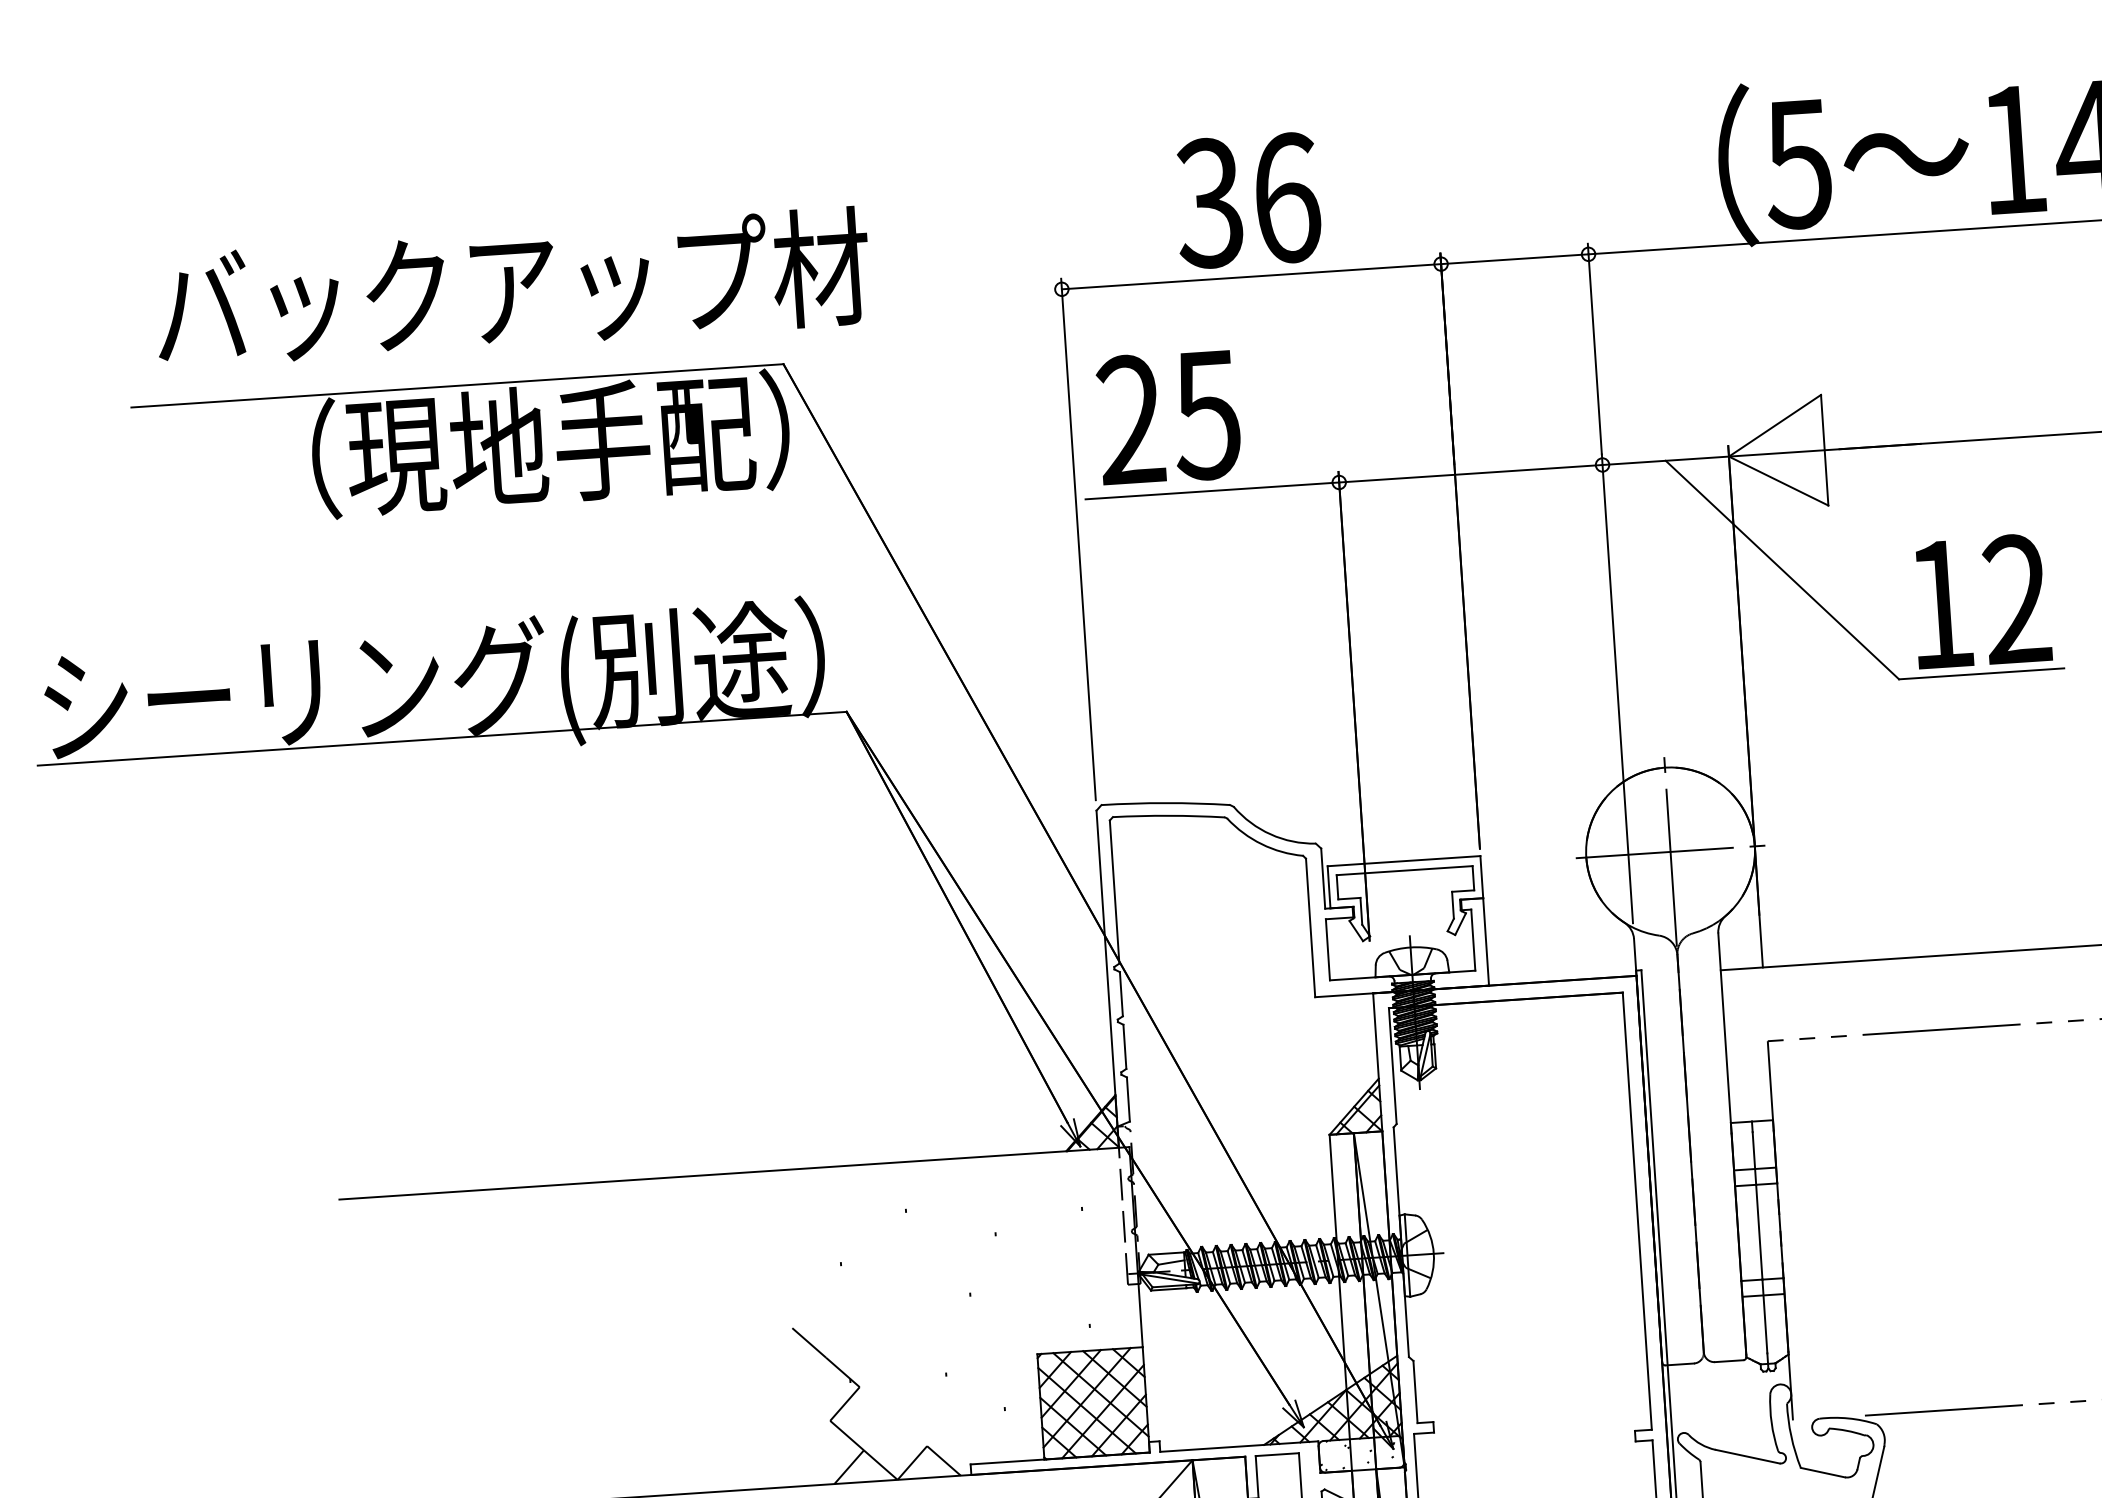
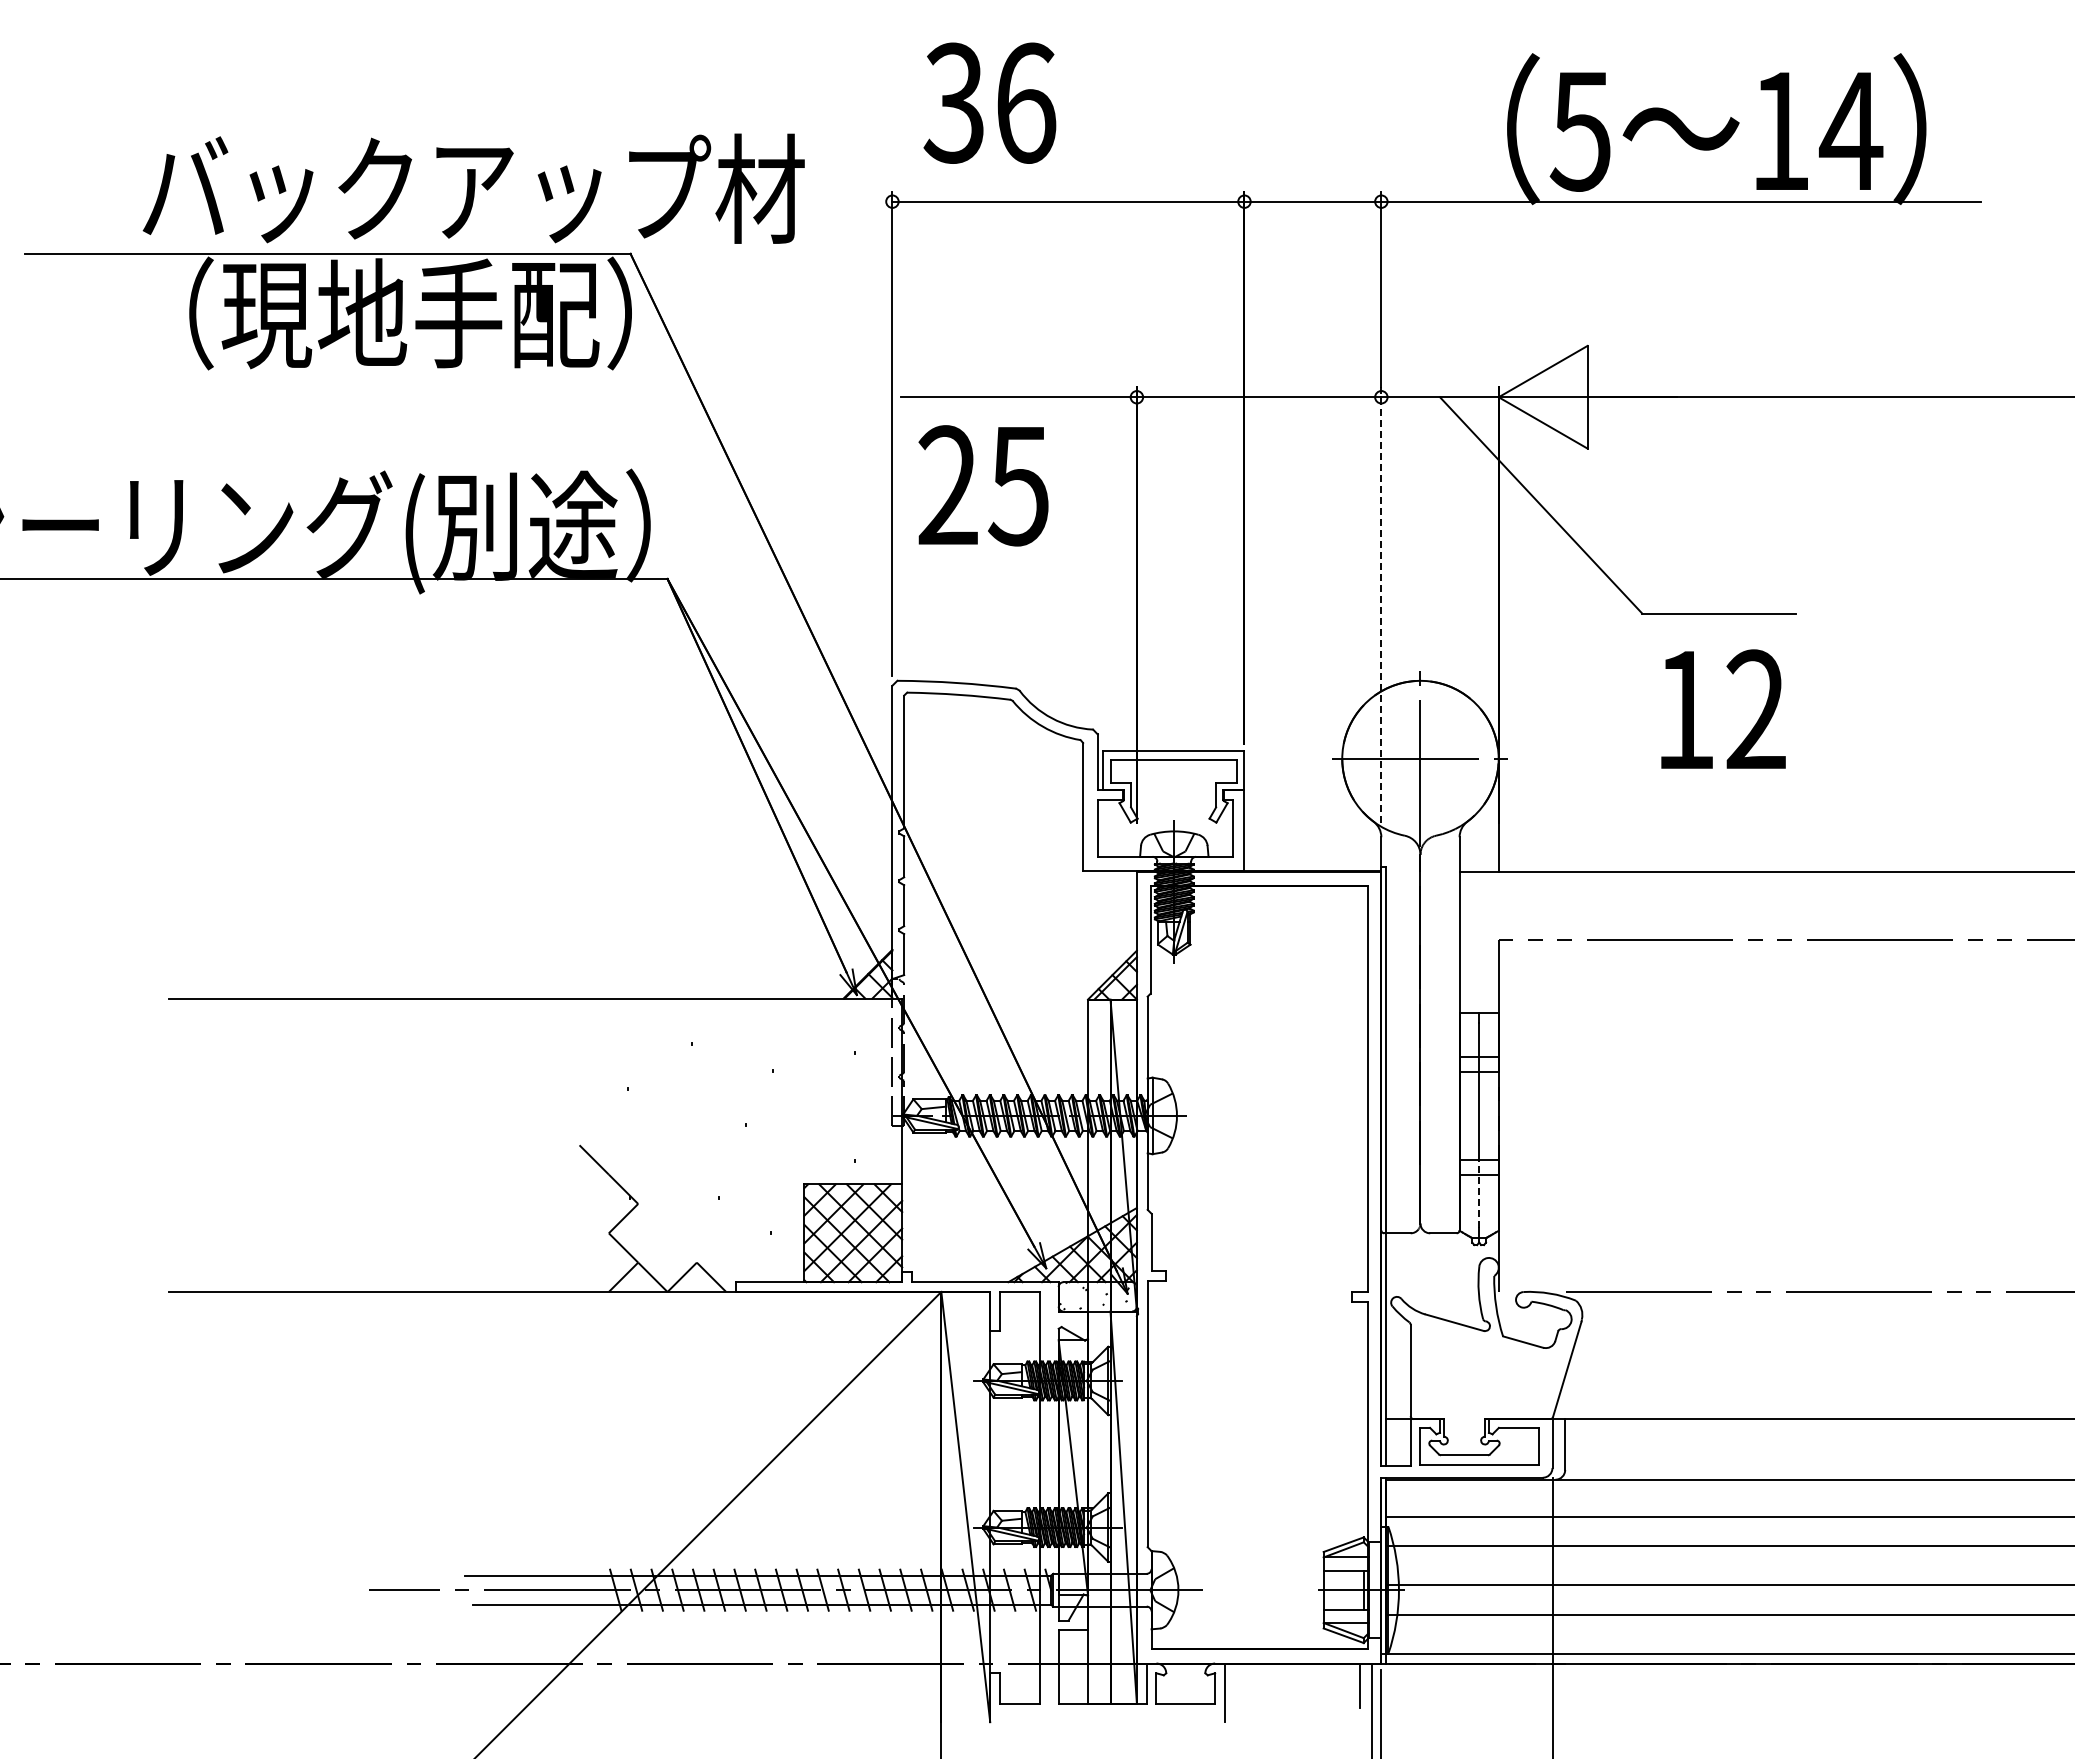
text: (1247, 199) -> (989, 102), moved
text: (512, 287) -> (473, 188), moved
text: (1168, 417) -> (983, 485), moved
text: (1981, 600) -> (1723, 708), moved
line: (1617, 689) -> (1381, 605), solid -> dashed
line: (1765, 1315) -> (1479, 1193), solid -> dashed

